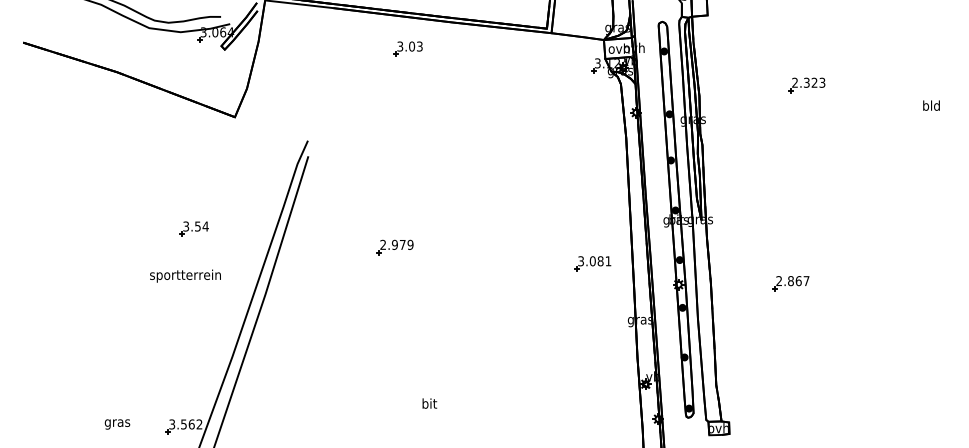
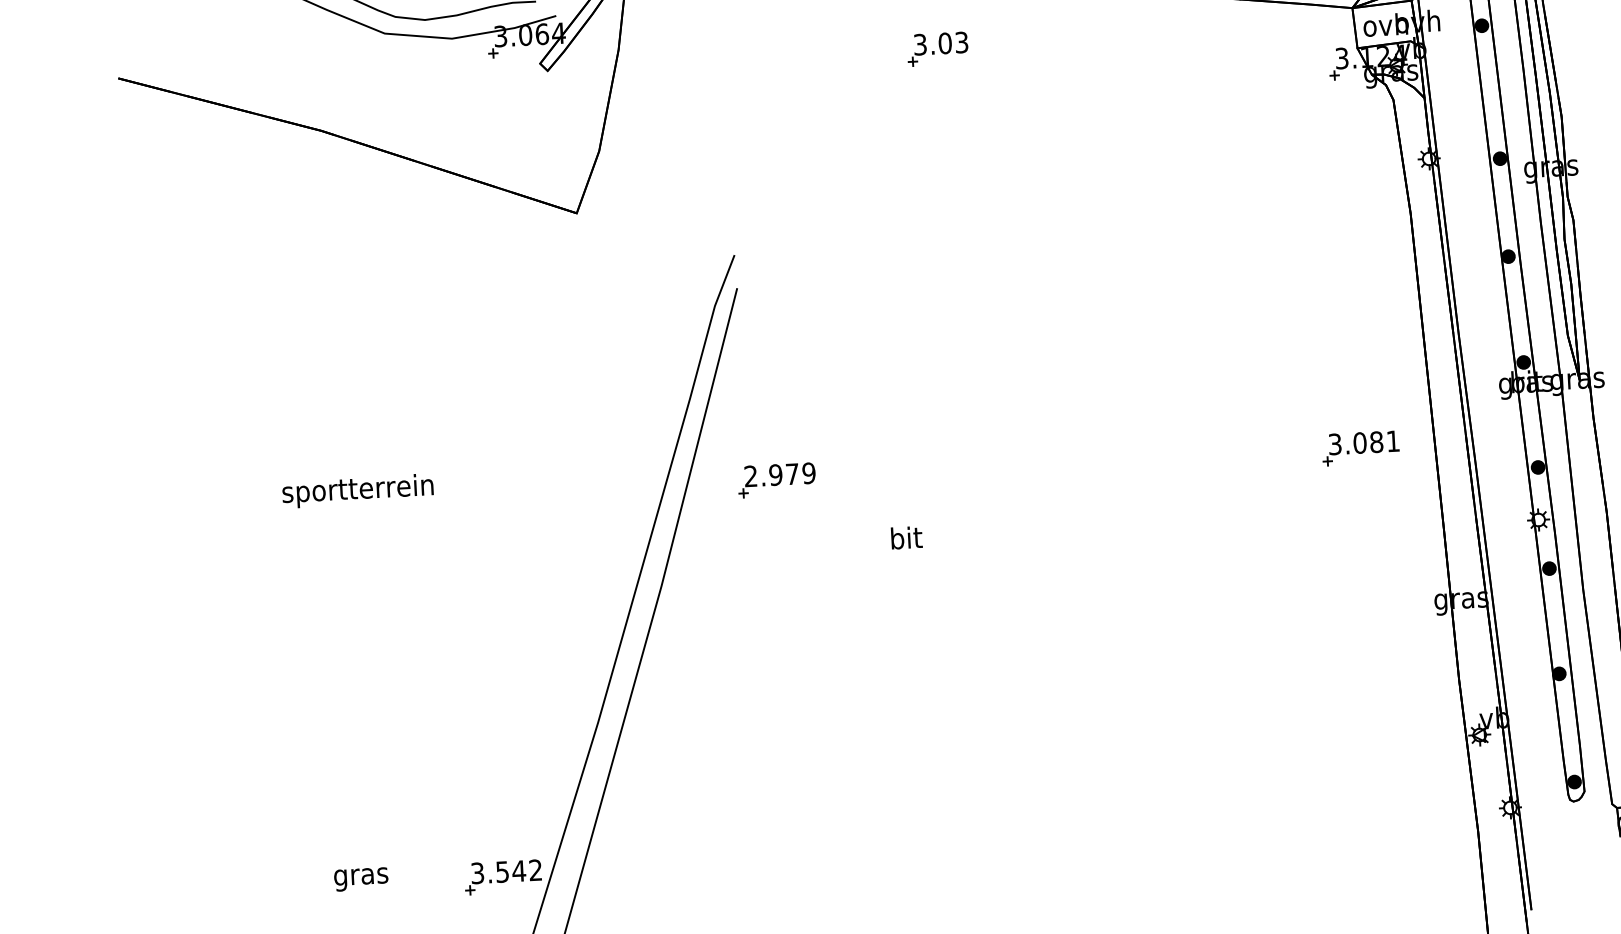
part: (193, 228) -> (501, 454), removed
part: (394, 247) -> (775, 480), moved
part: (592, 263) -> (1359, 447), moved
text: (185, 275) -> (357, 489), moved
text: (429, 403) -> (906, 537), moved
text: (191, 424) -> (518, 871), 3.562 -> 3.542

